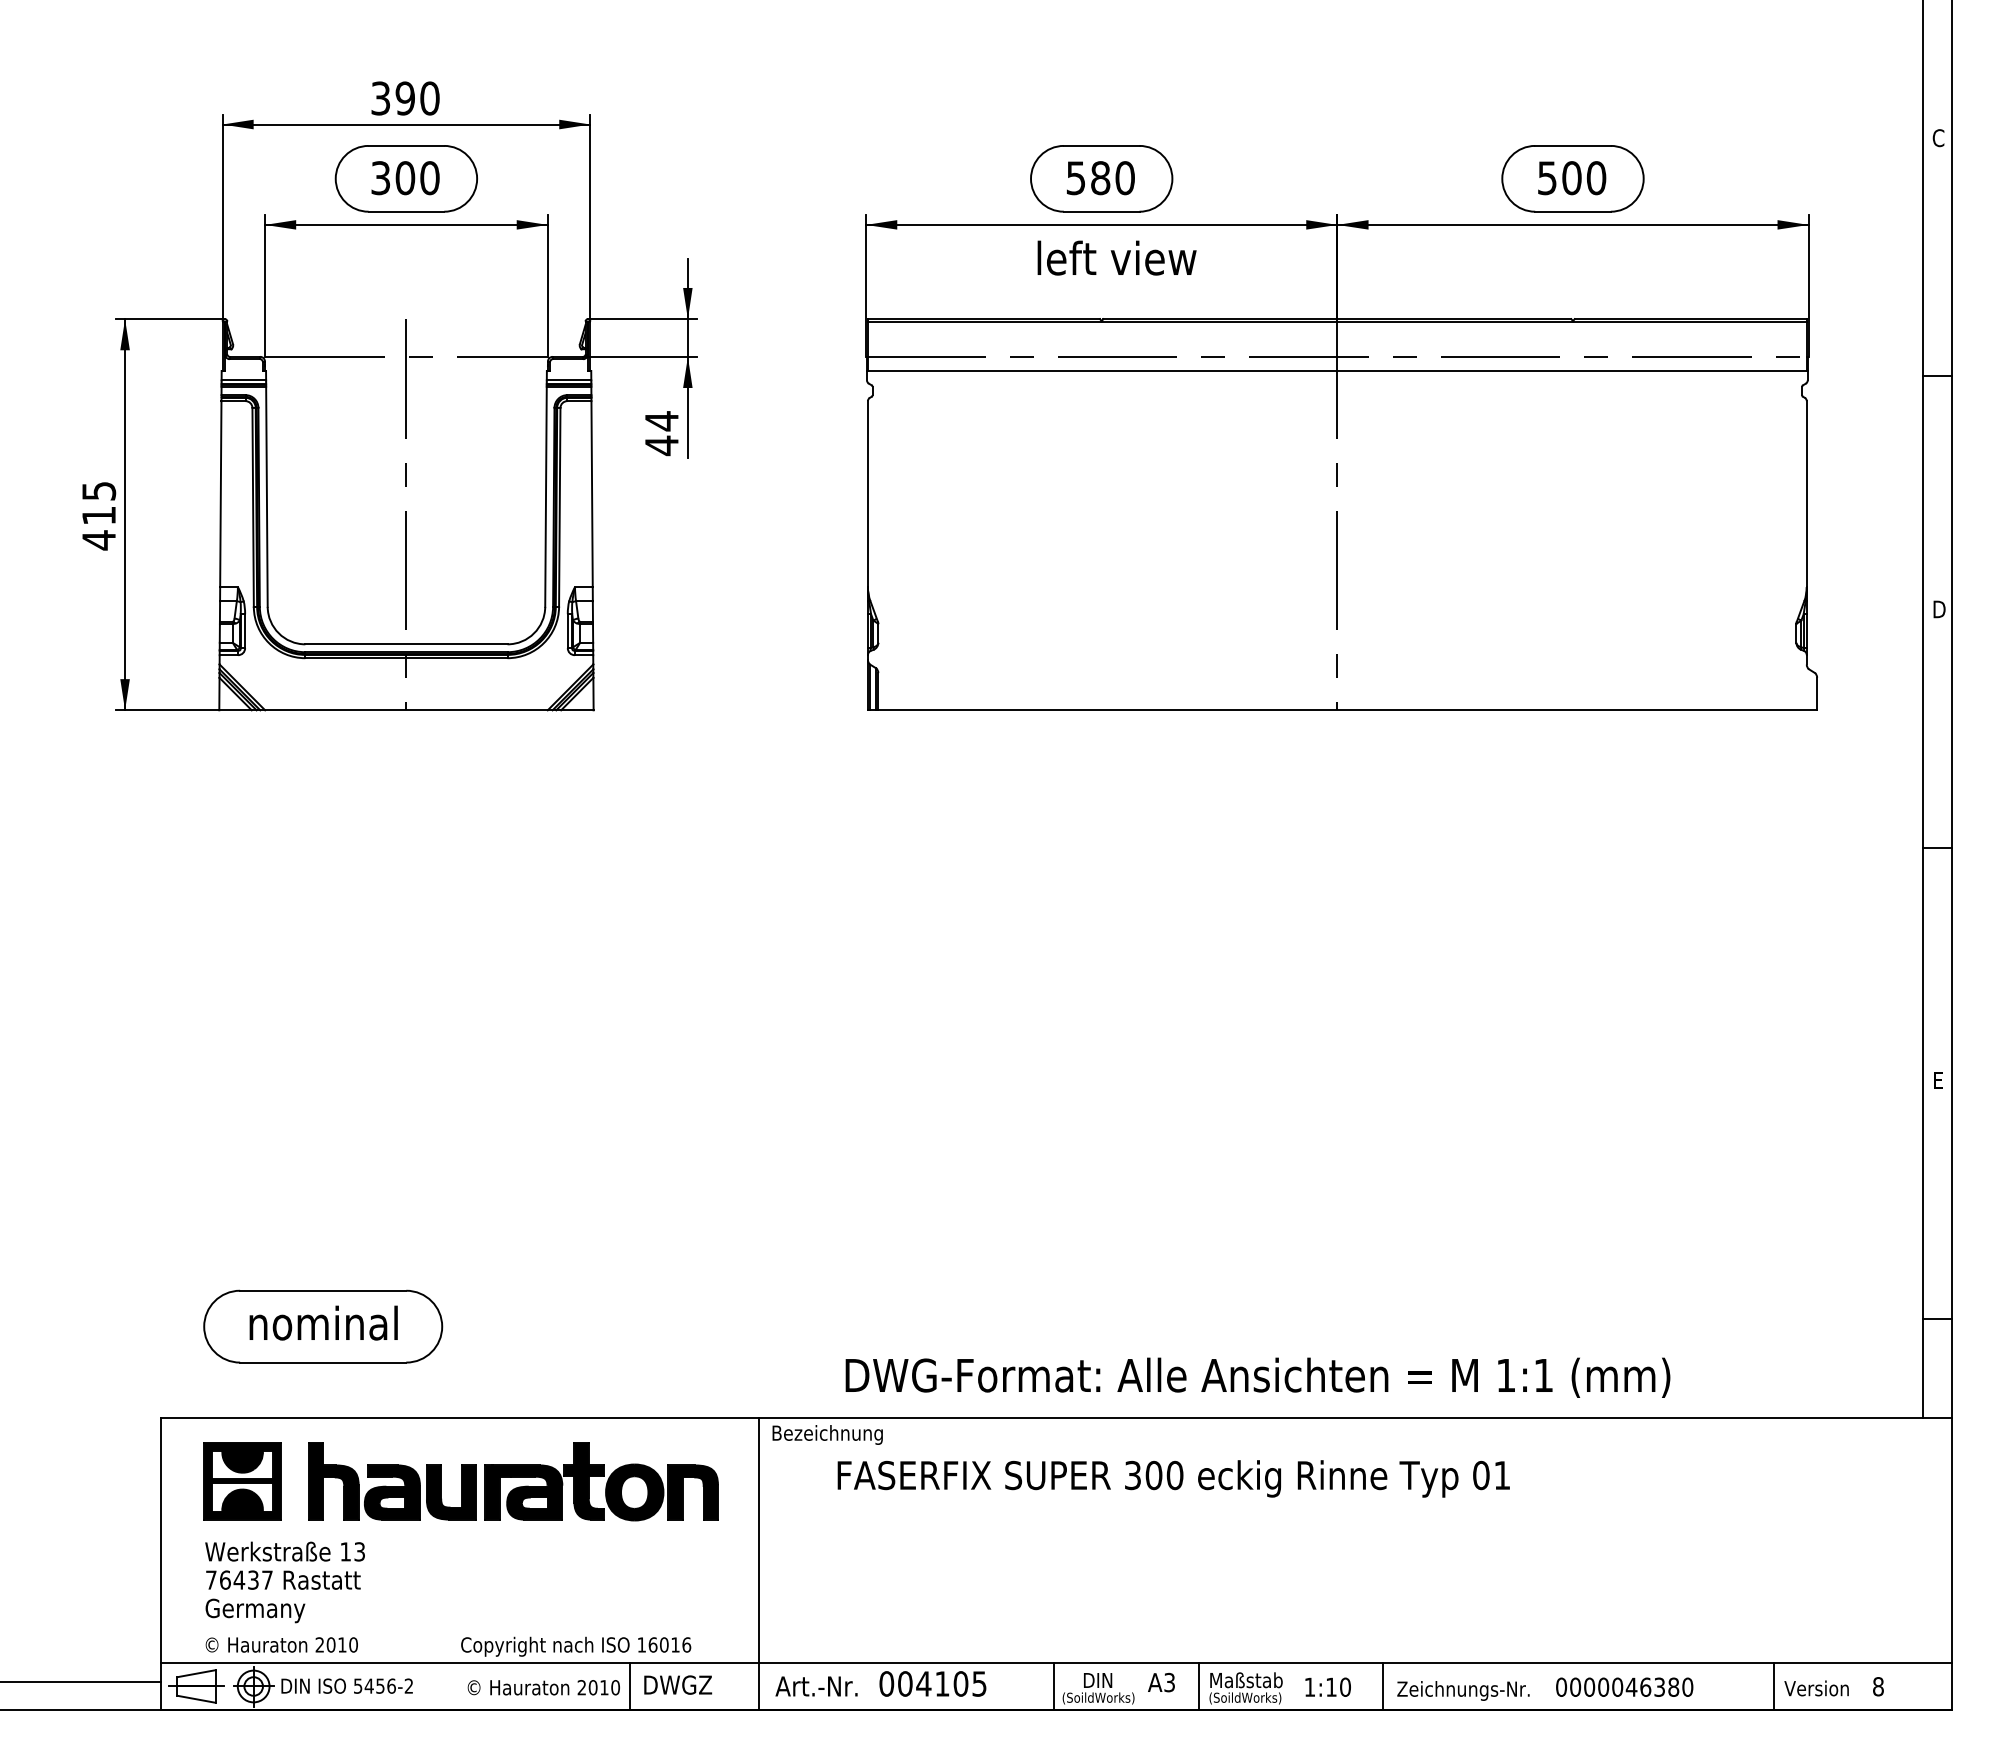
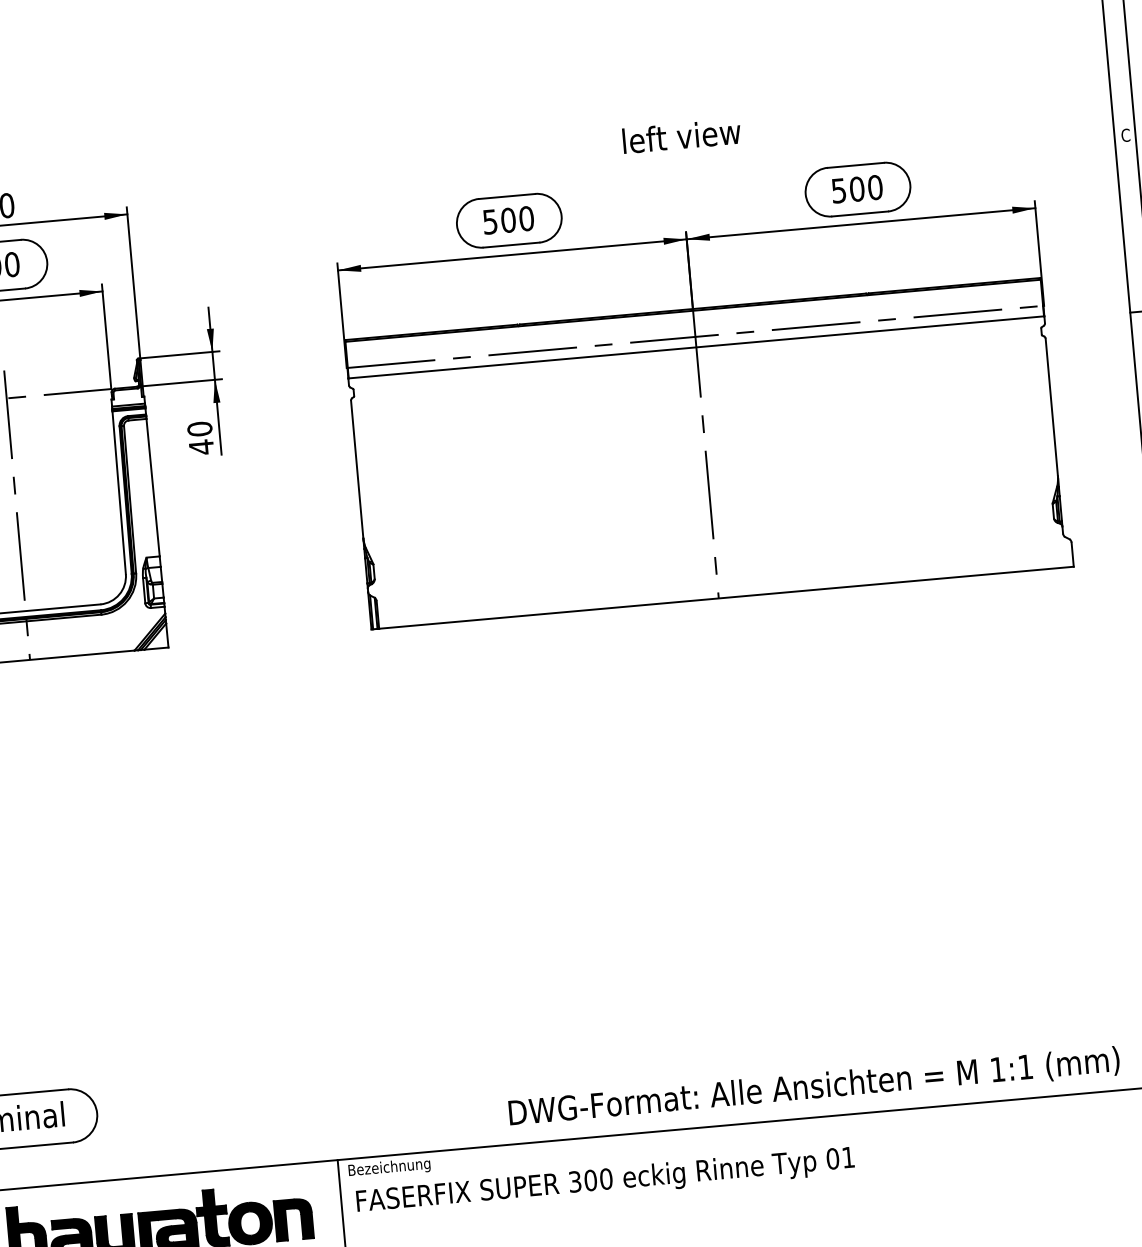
text: (1100, 177) -> (508, 219), 580 -> 500
text: (1116, 257) -> (681, 135), moved
text: (661, 421) -> (199, 429), 44 -> 40
text: (1257, 1377) -> (813, 1087), moved
text: (1173, 1478) -> (605, 1181), moved

